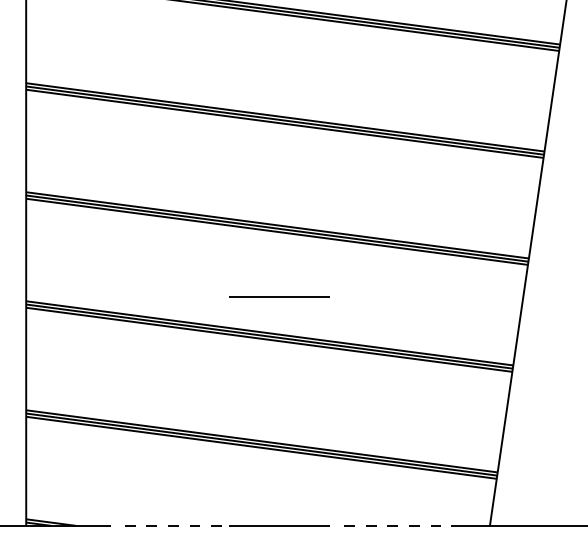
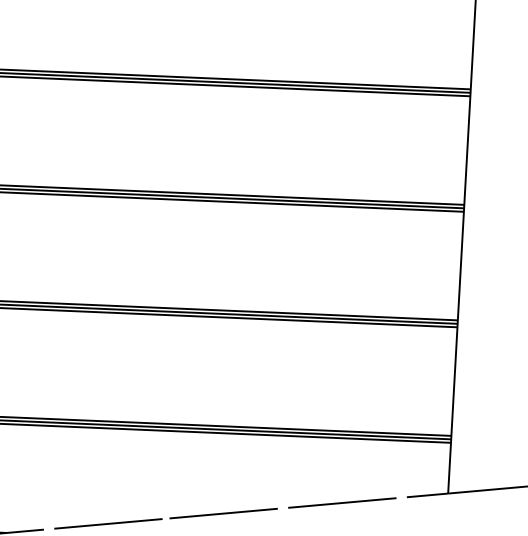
line: (279, 296) -> (202, 269), removed
line: (171, 525) -> (108, 523), dashed -> solid
line: (390, 525) -> (342, 502), dashed -> solid

